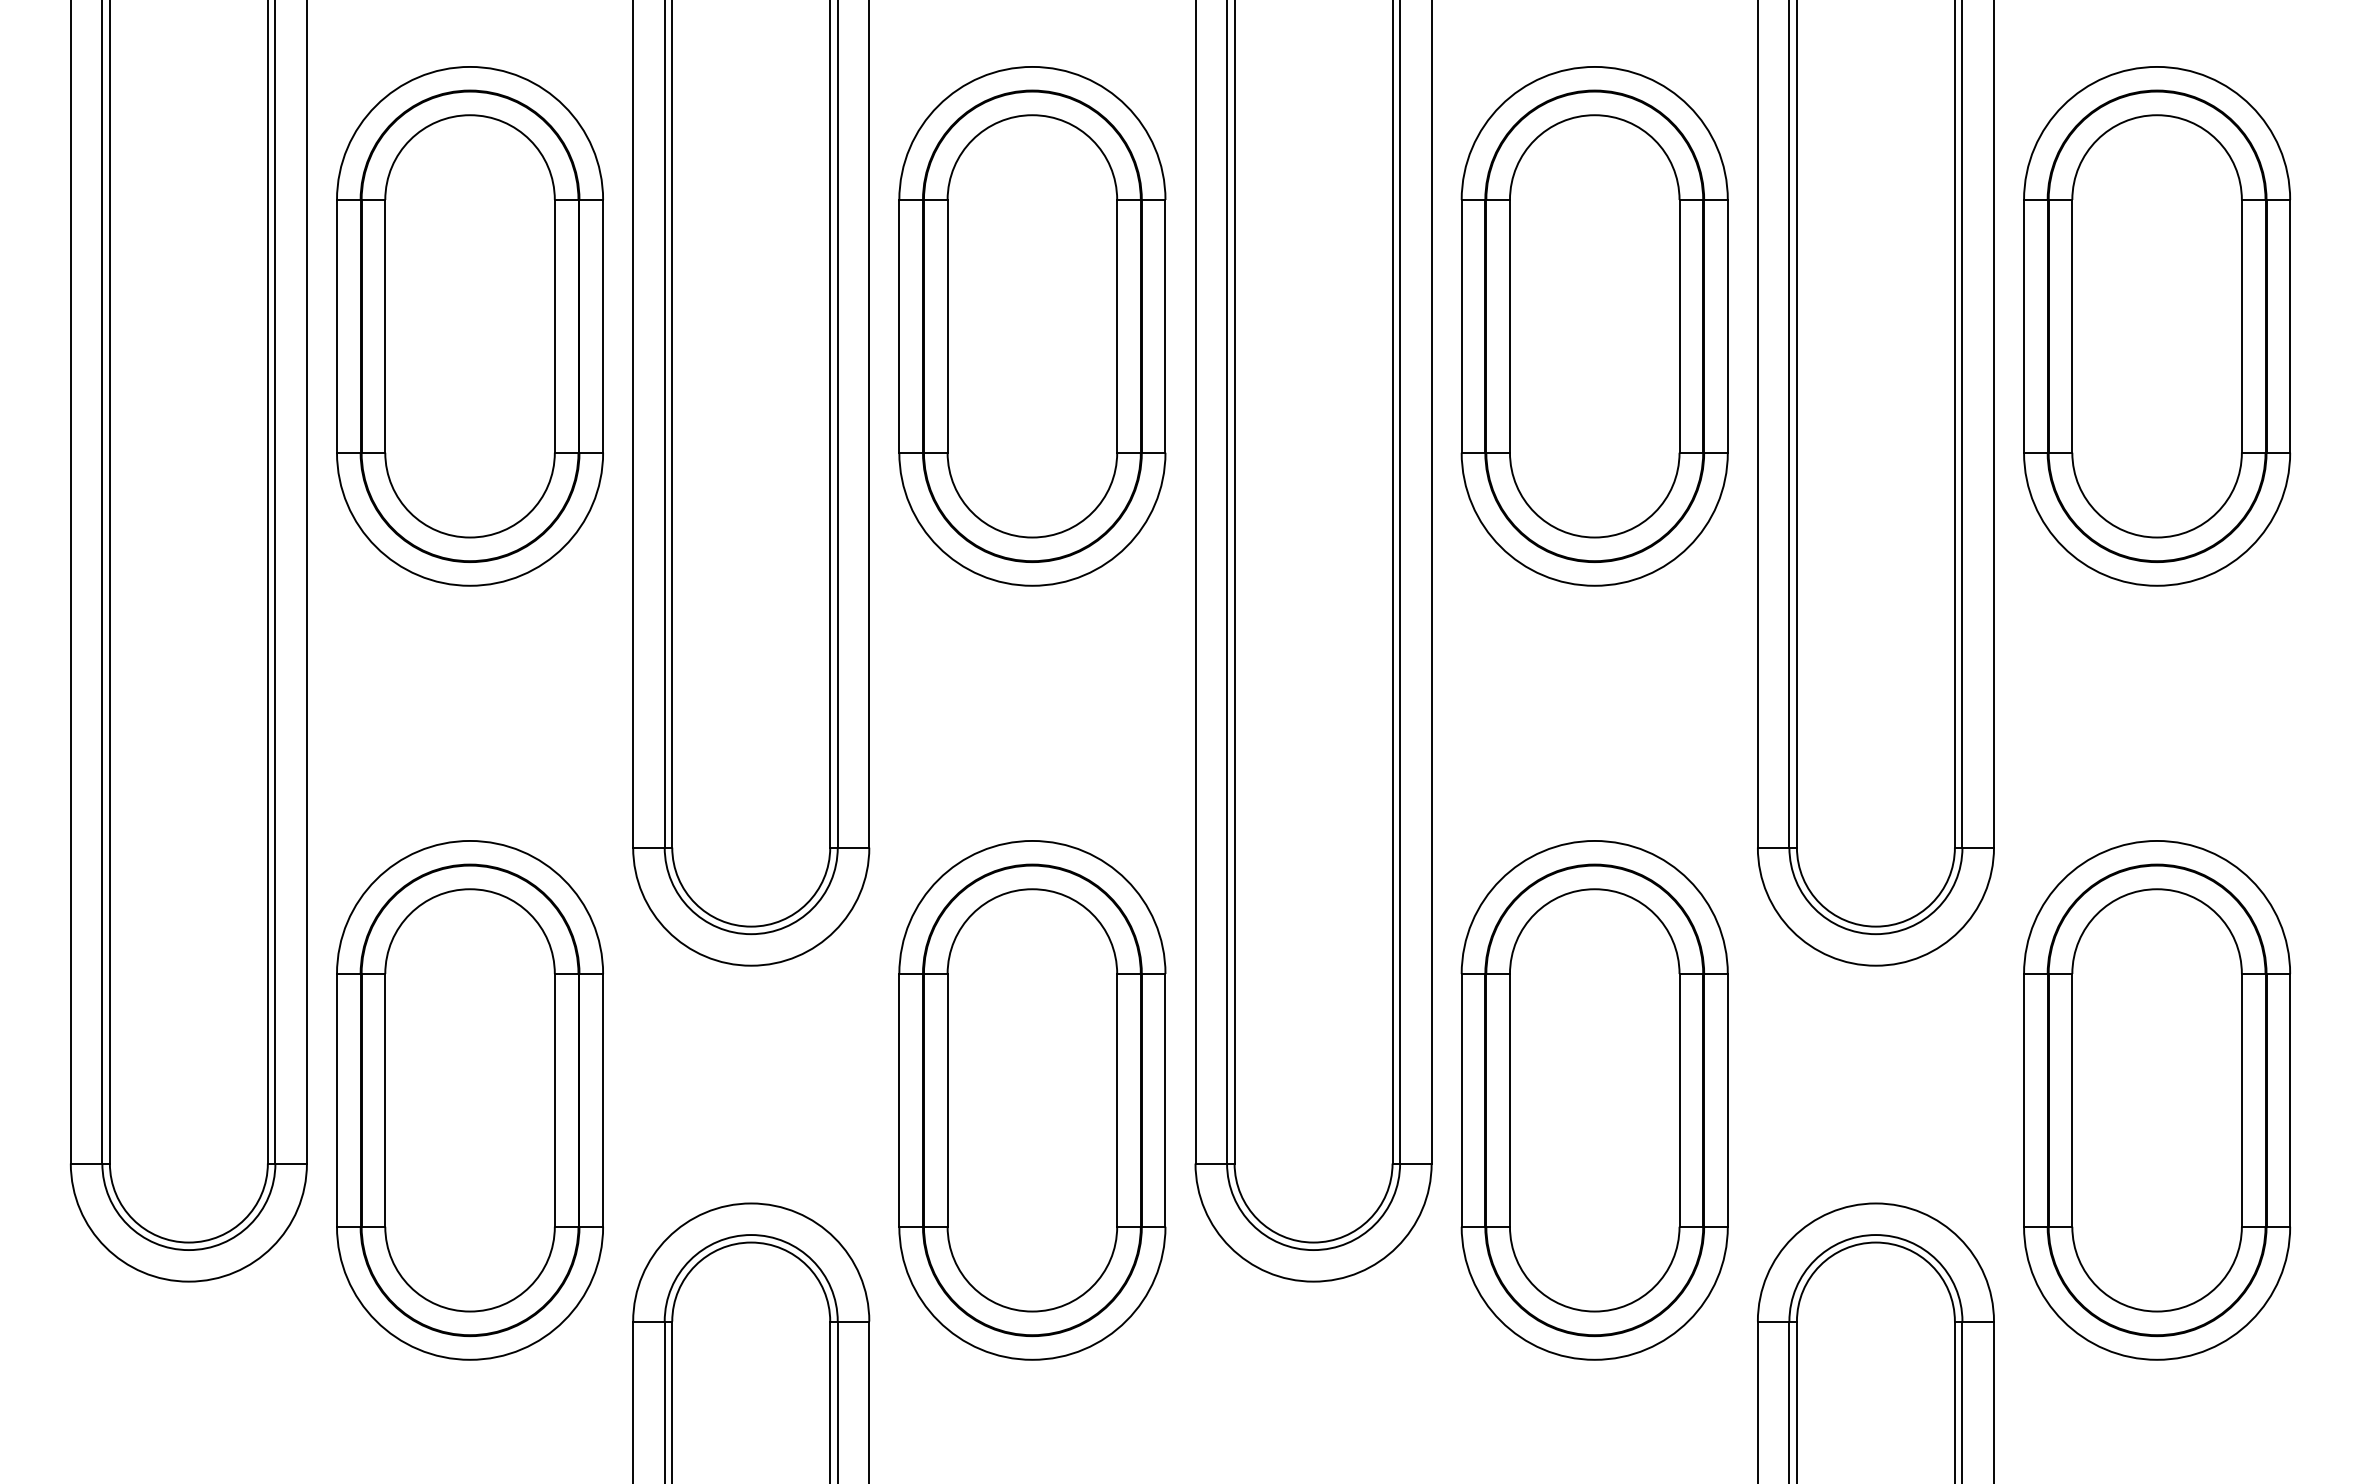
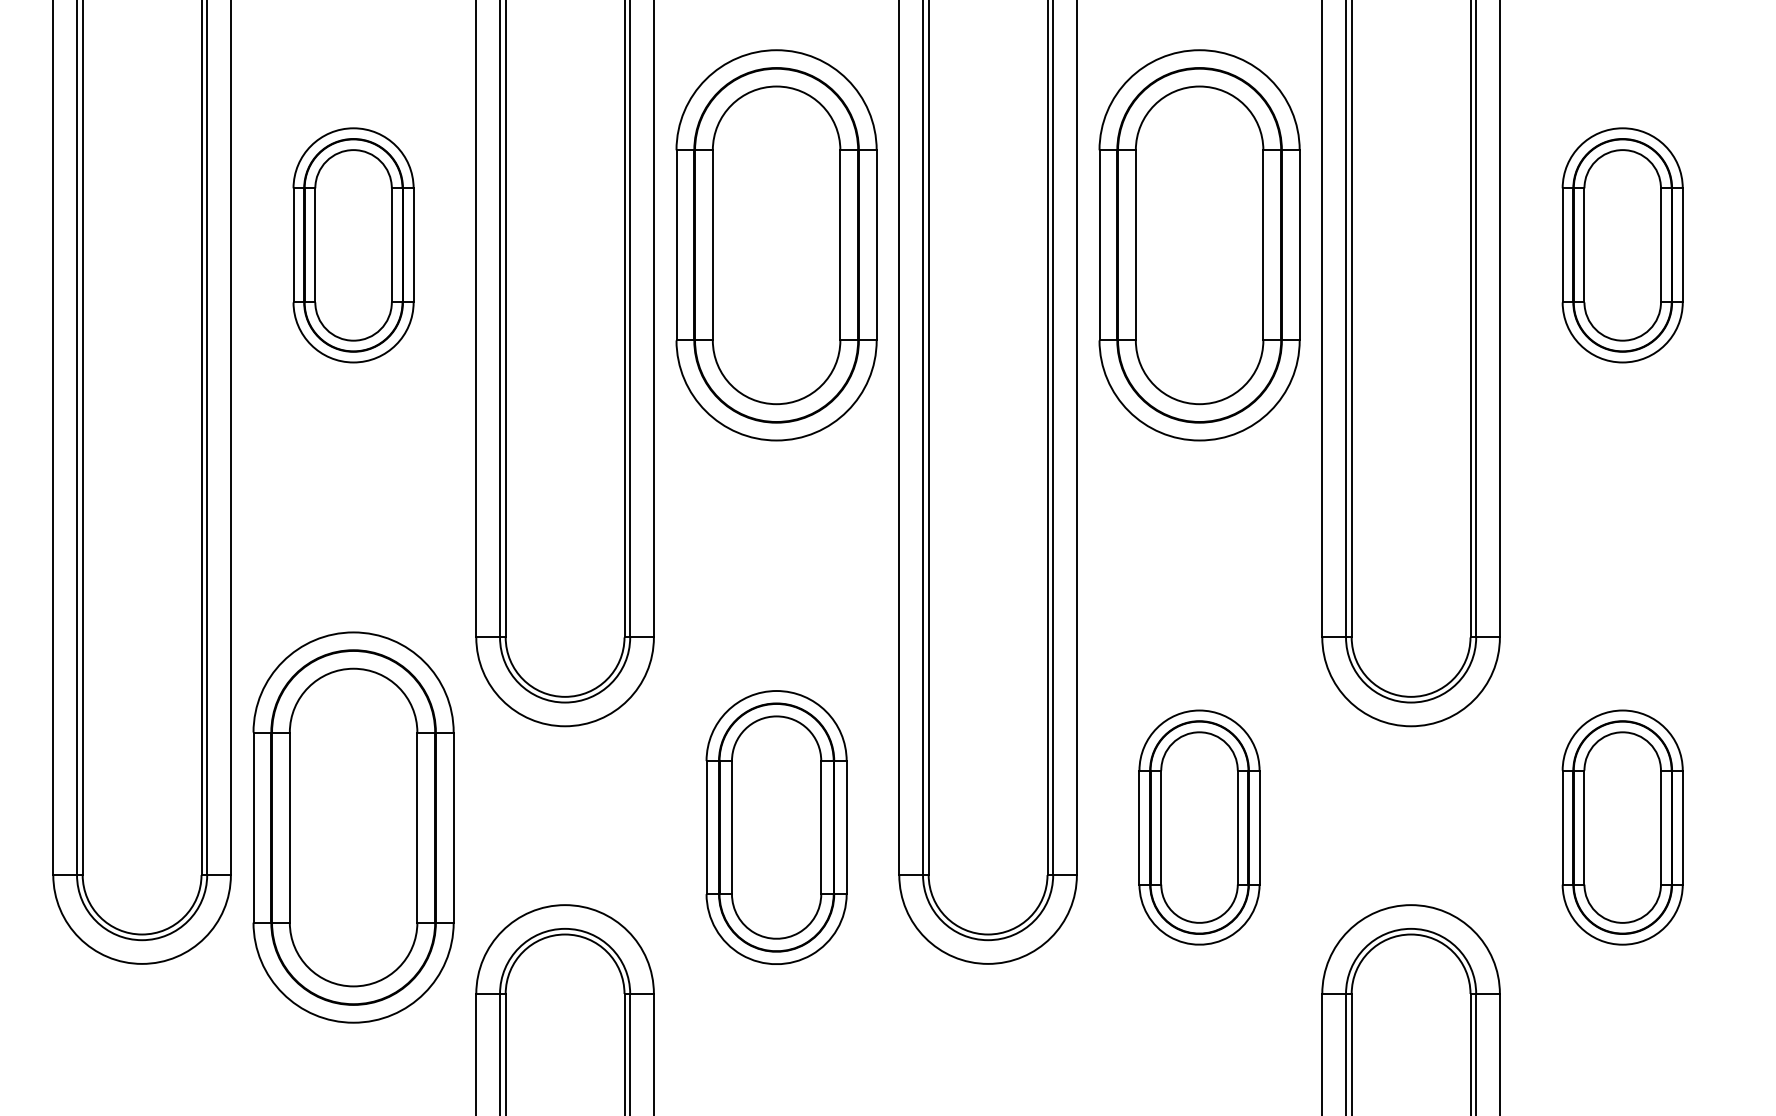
part: (469, 326) -> (353, 245), size x0.6
part: (2157, 326) -> (1622, 245), size x0.6
part: (1032, 1100) -> (776, 827), size x0.7
part: (1594, 1100) -> (1199, 827), size x0.6
part: (2157, 1100) -> (1622, 827), size x0.6

